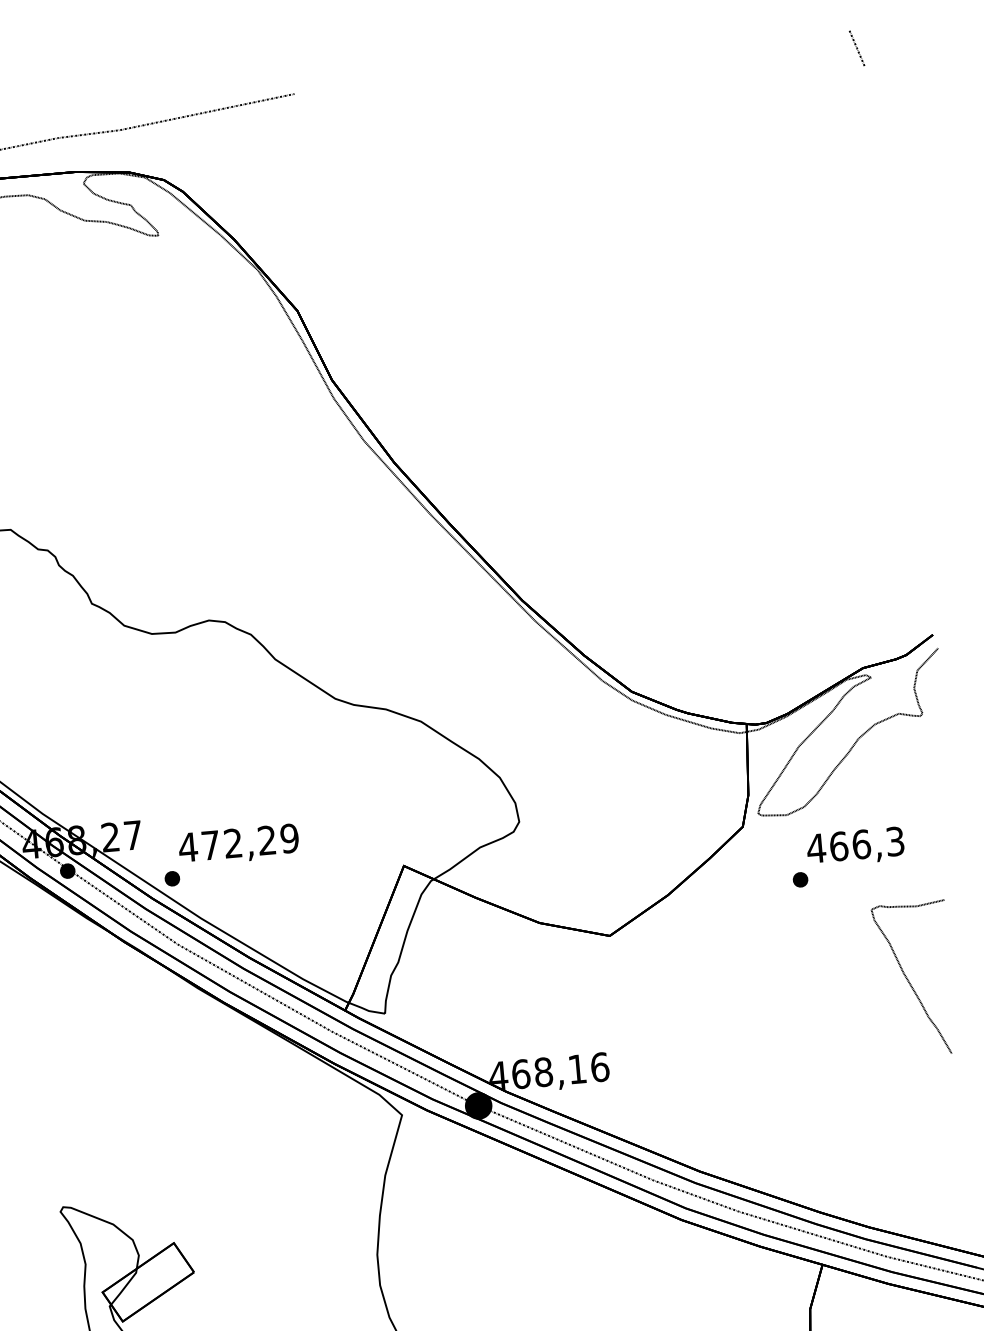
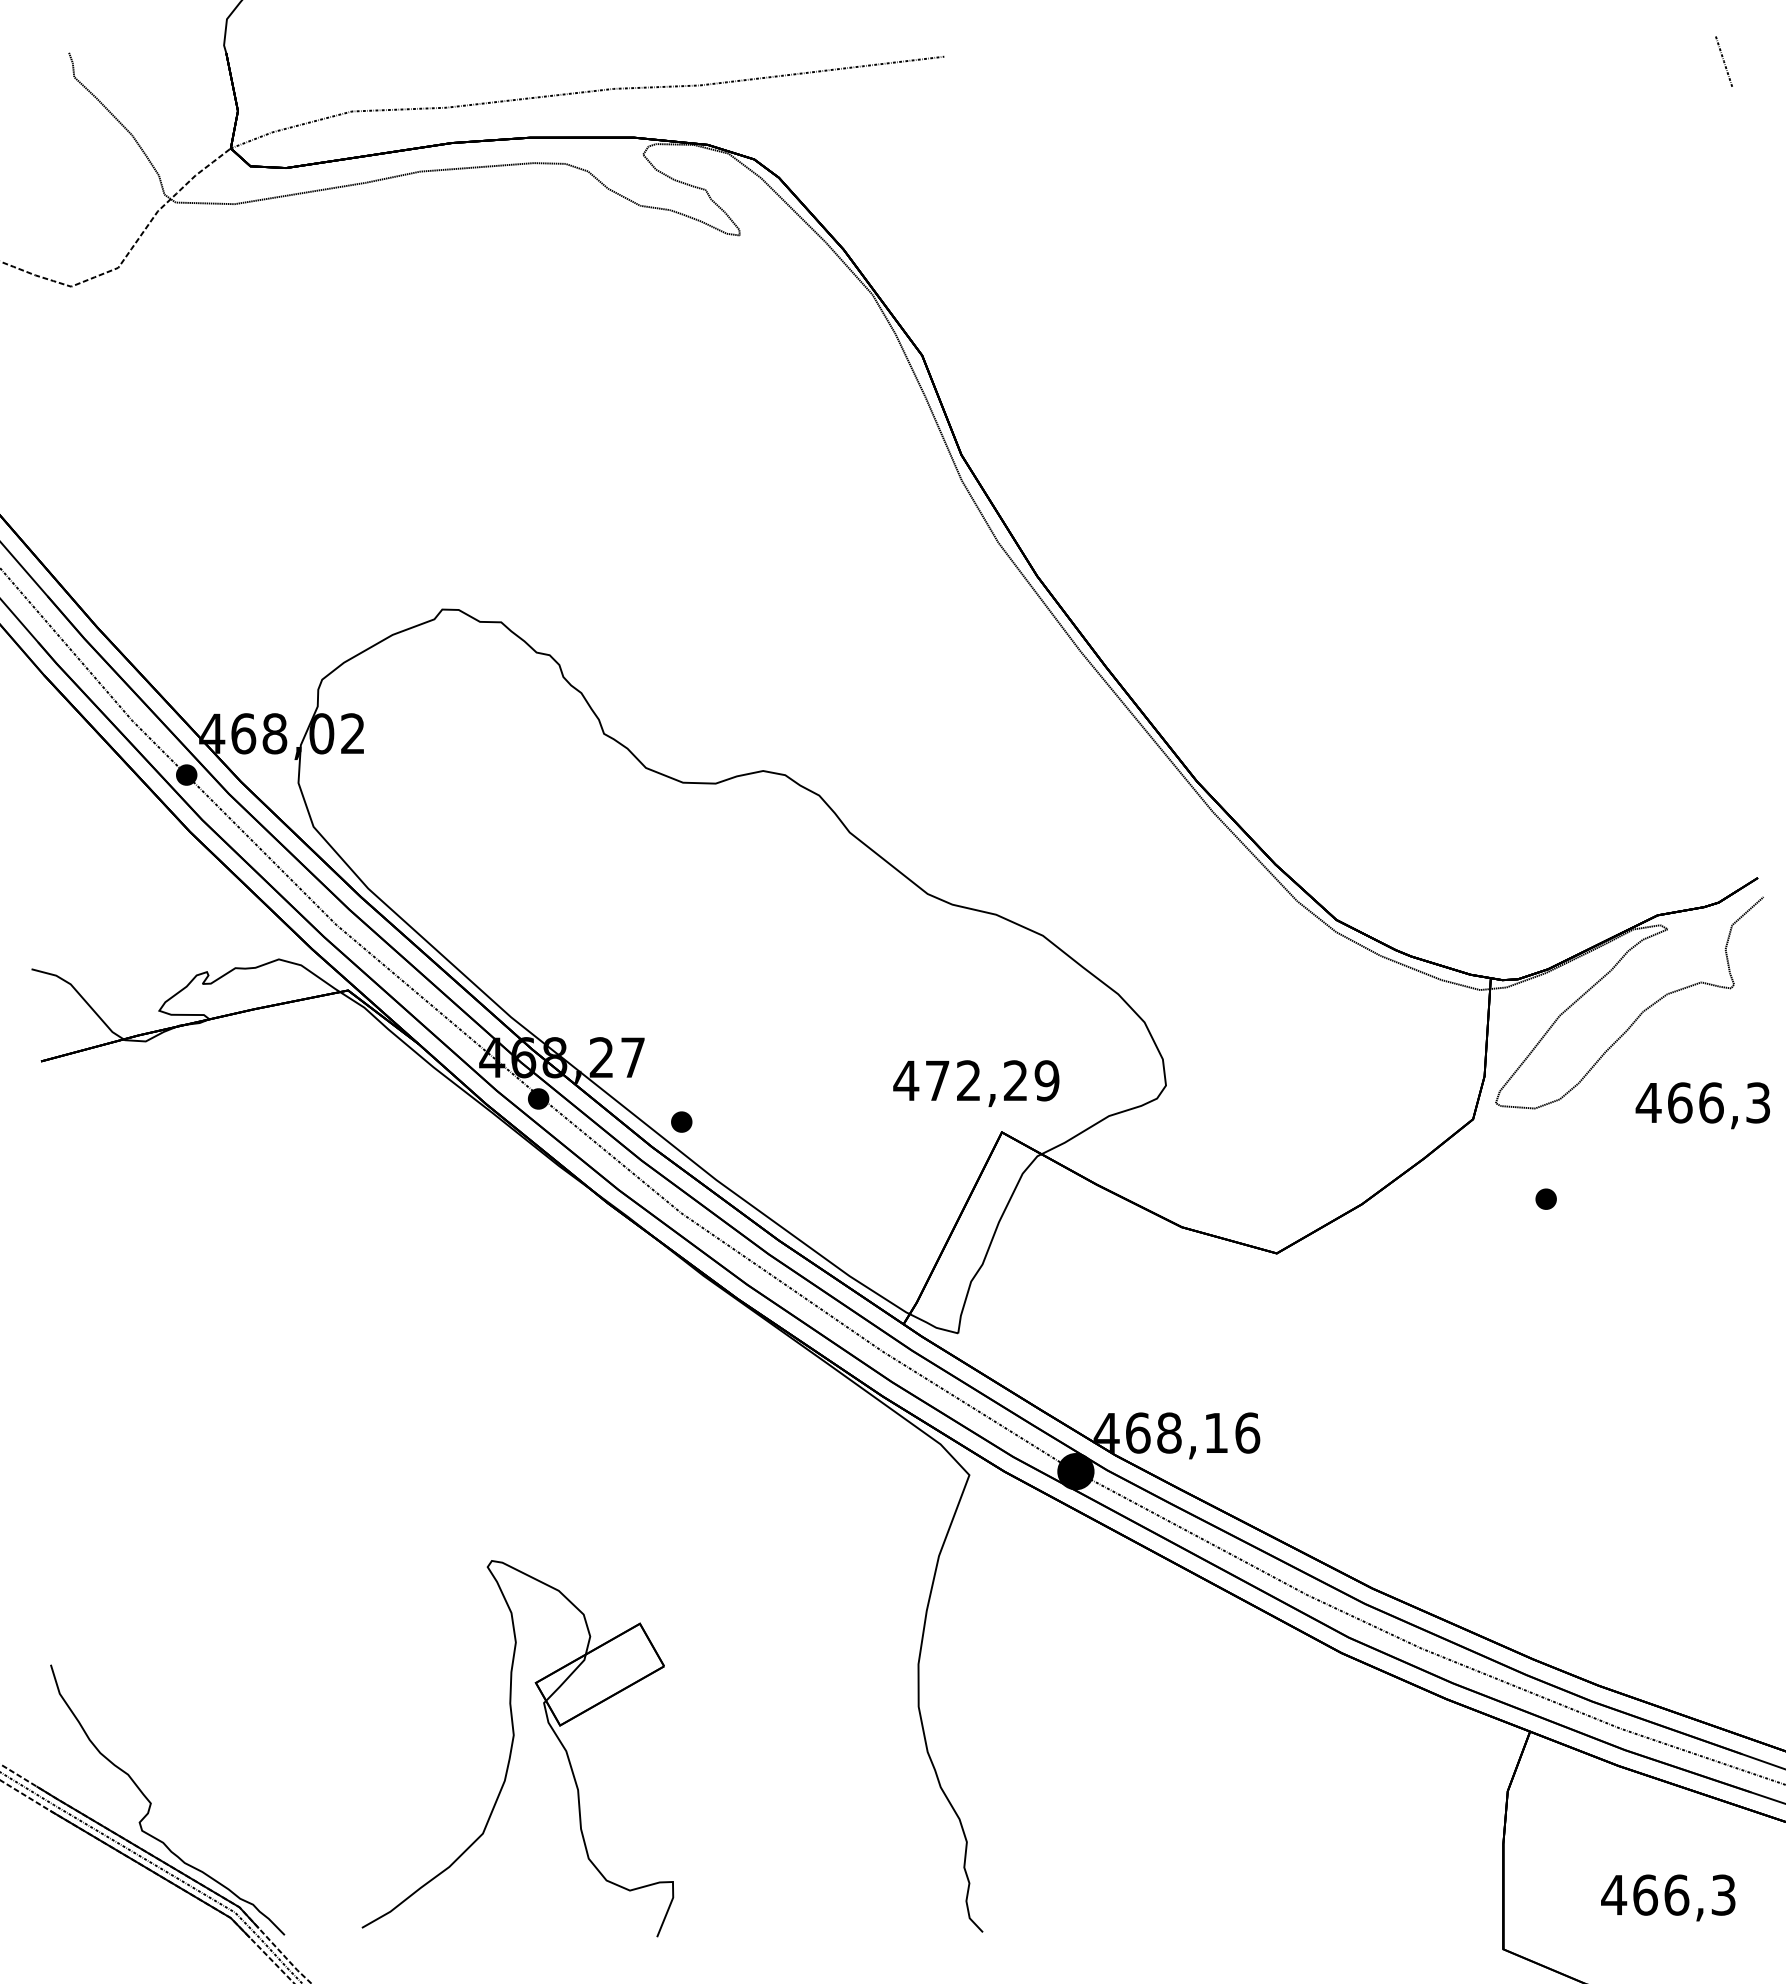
text: (239, 844) -> (976, 1083), moved
text: (855, 846) -> (1702, 1105), moved
curve: (910, 982) -> (1684, 1353), removed

